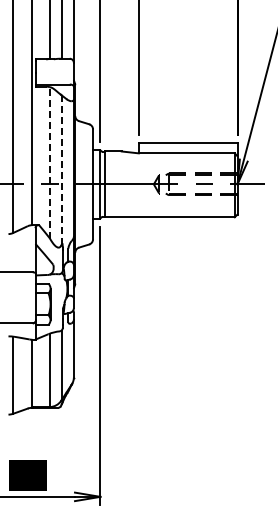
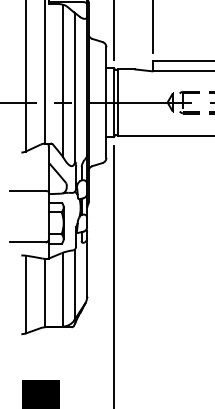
line: (49, 162) -> (62, 80), dashed -> solid
line: (61, 170) -> (74, 88), dashed -> solid

